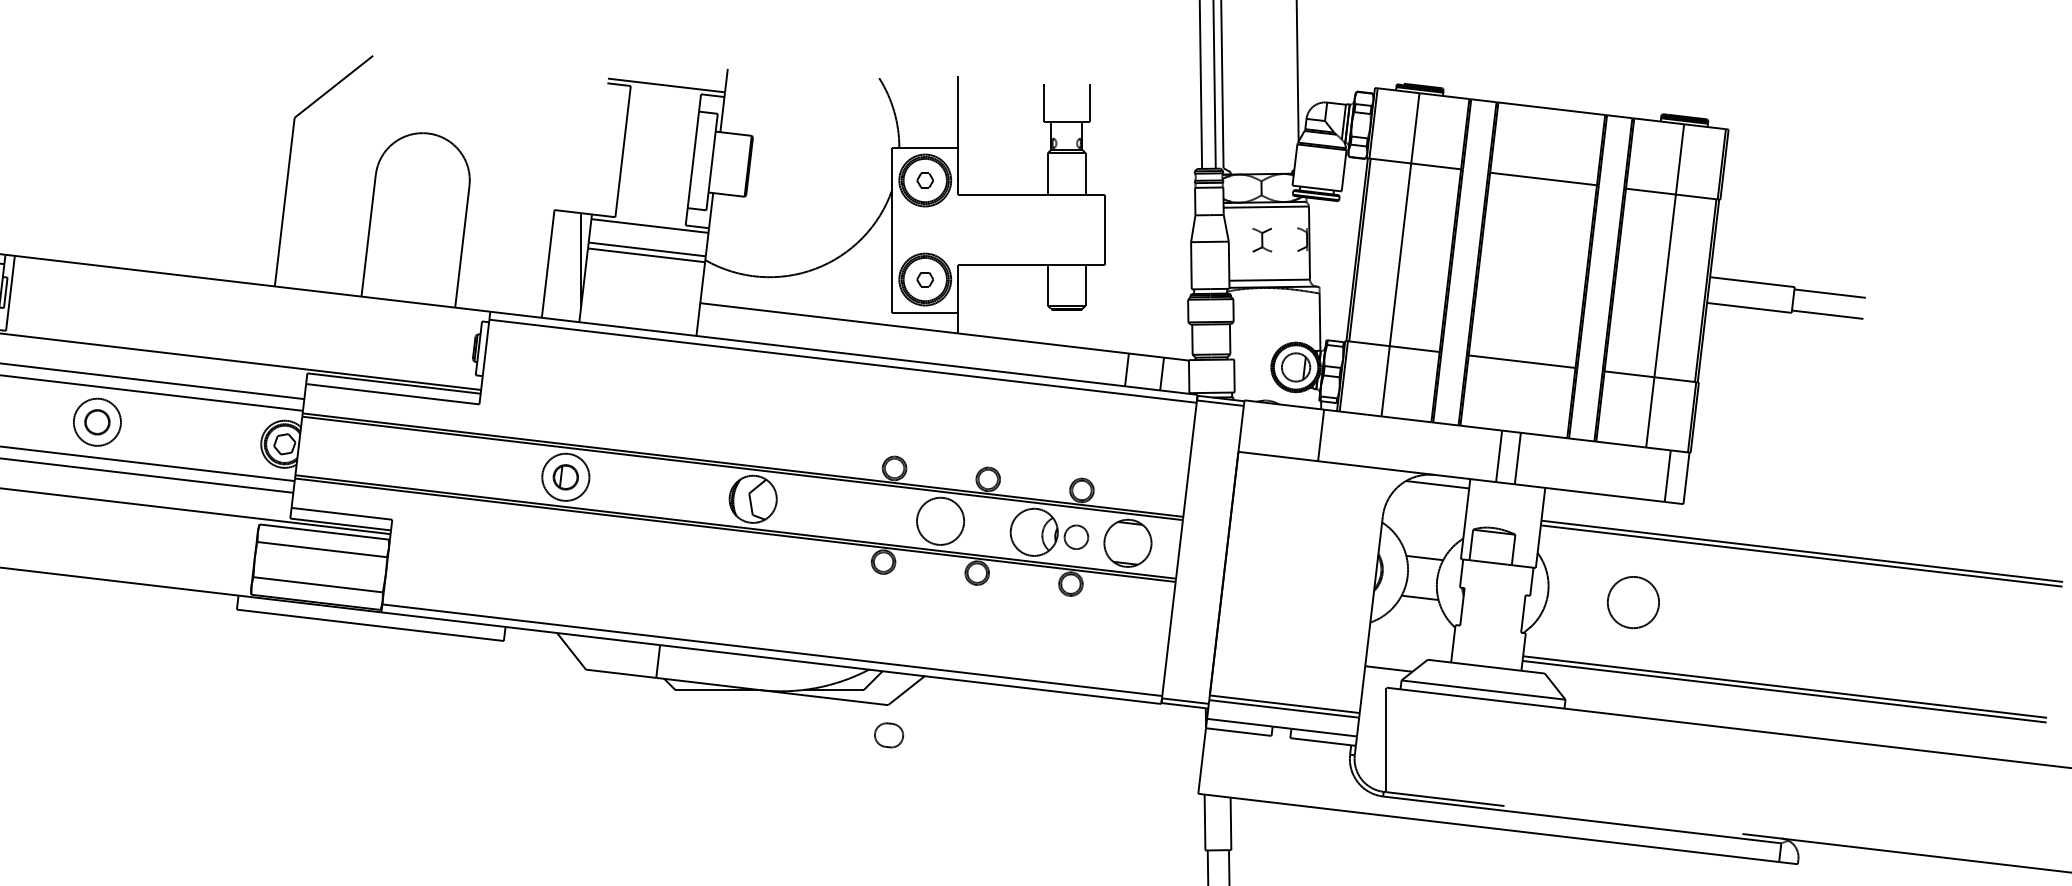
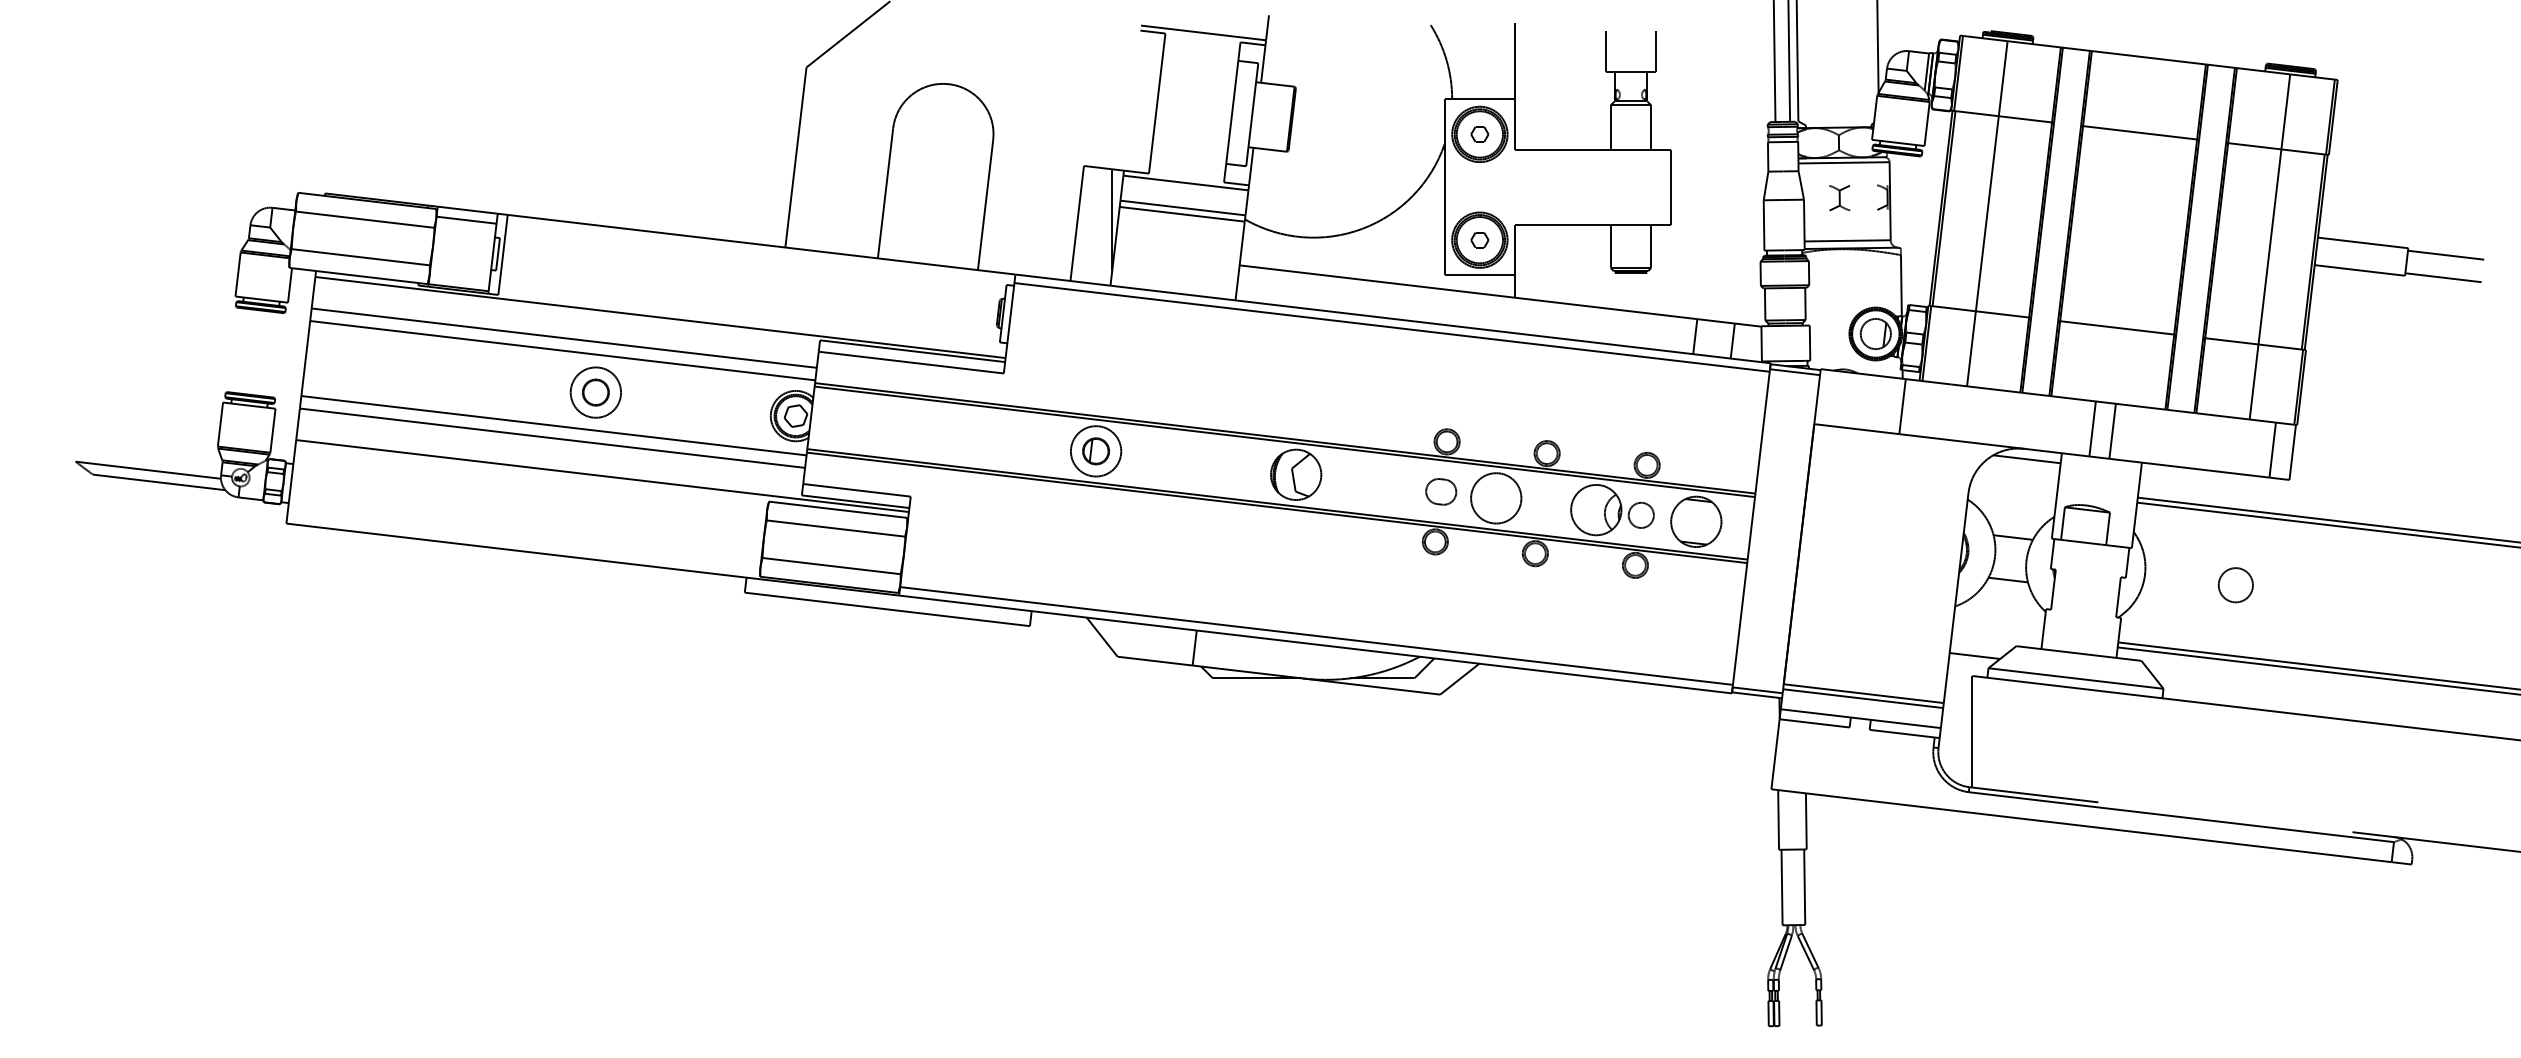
circle: (1632, 602) -> (2235, 585), size x0.62
part: (889, 735) -> (1441, 491), moved

